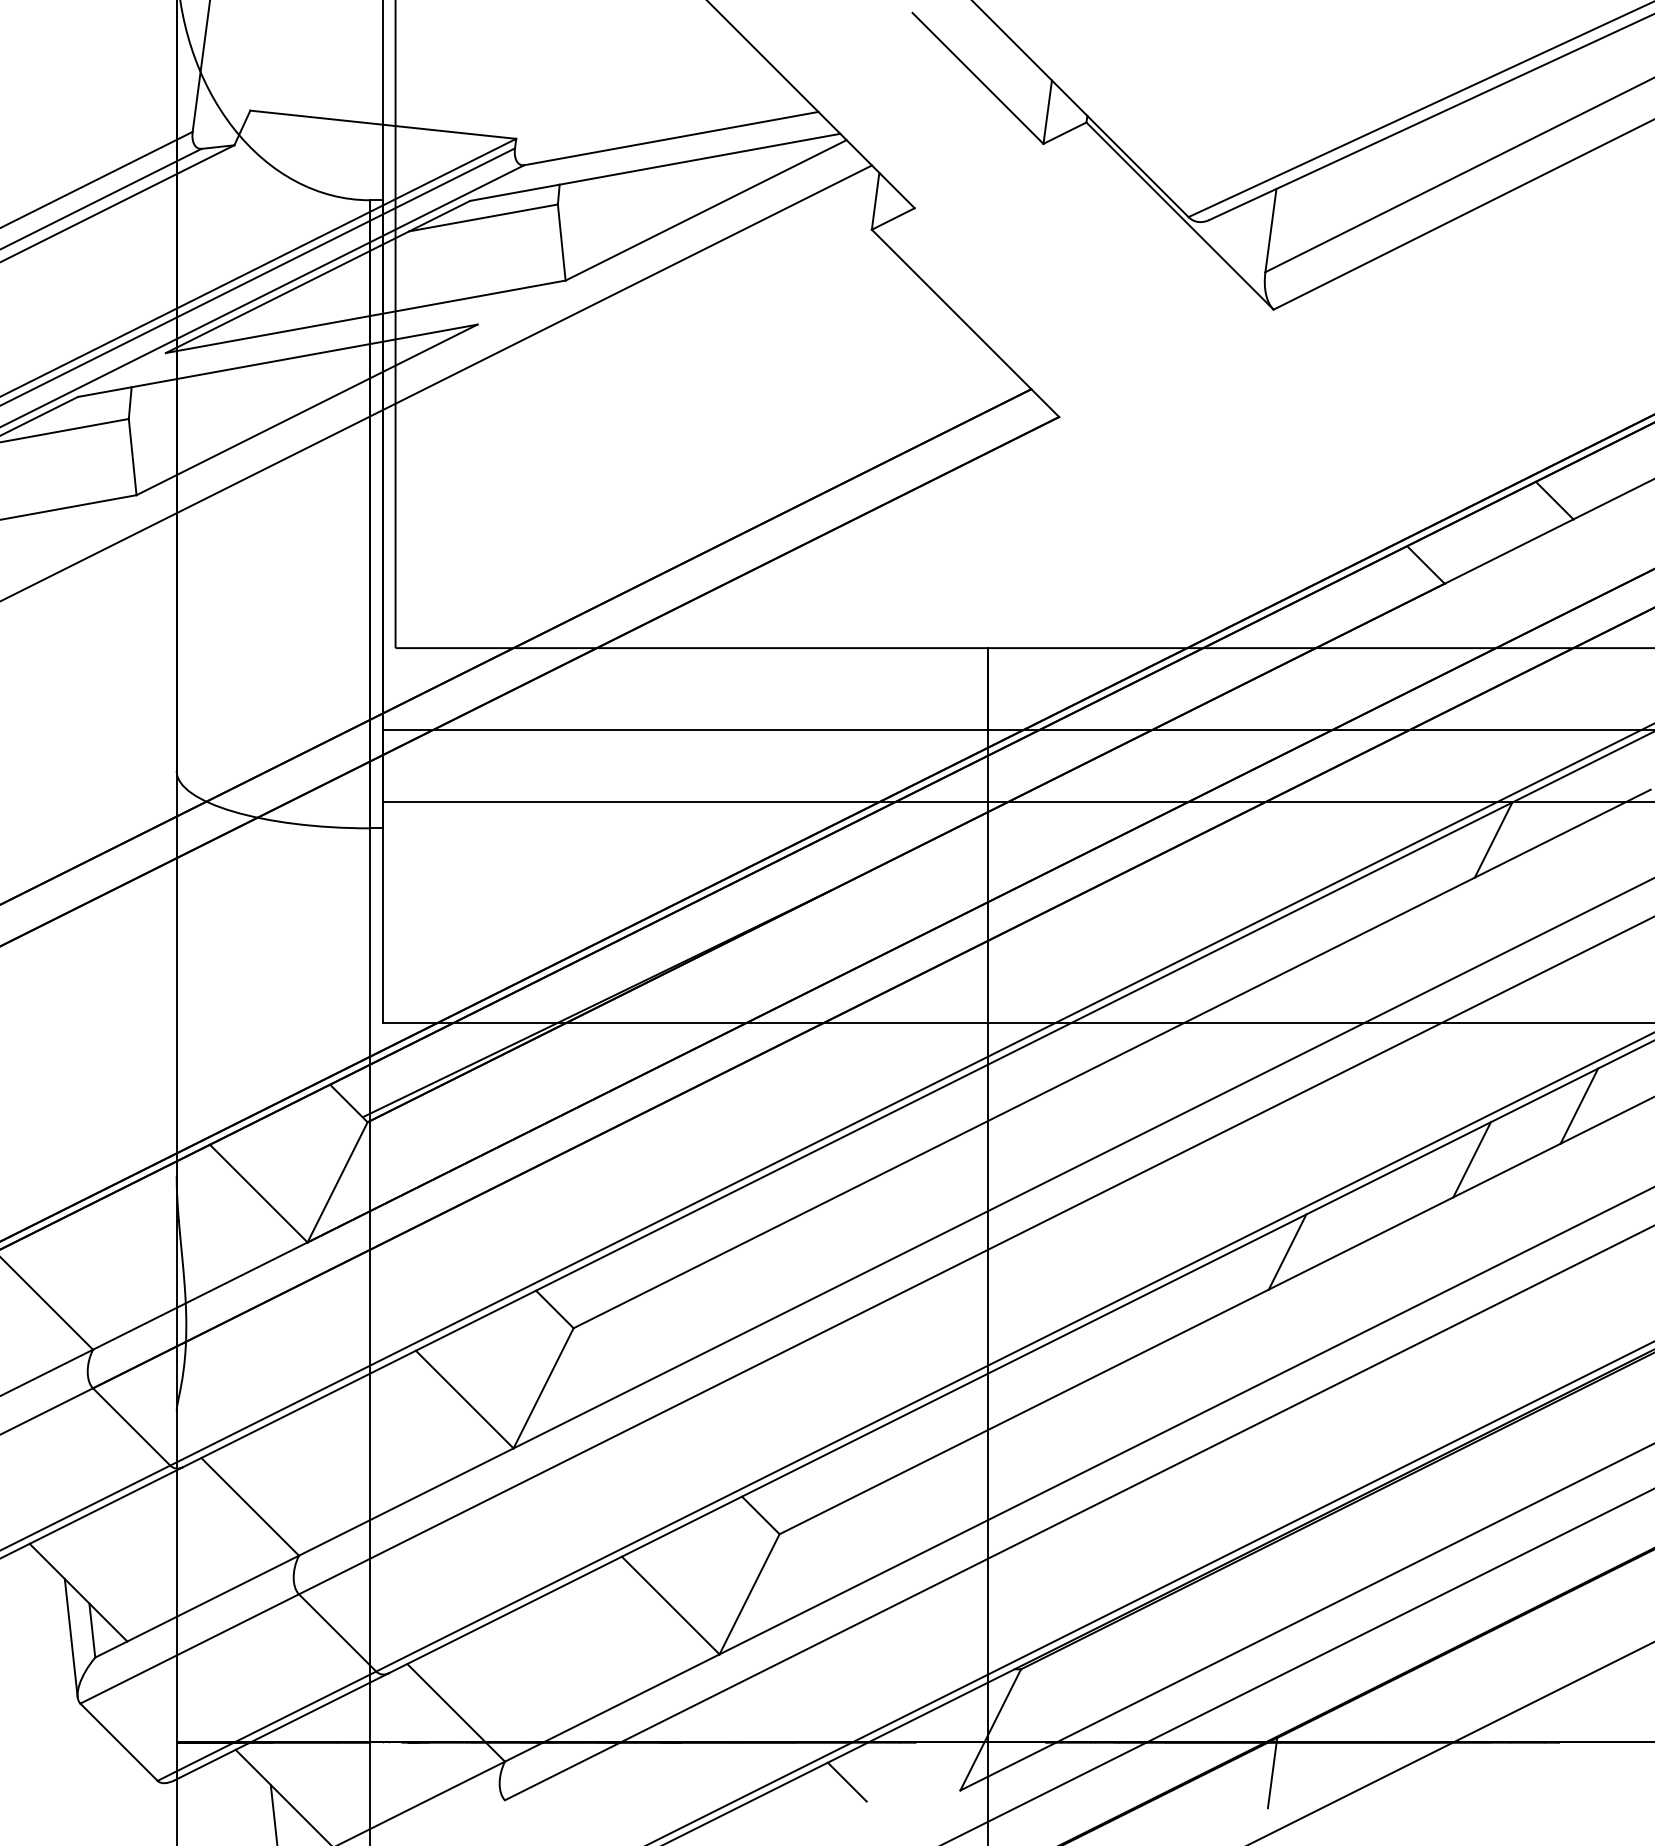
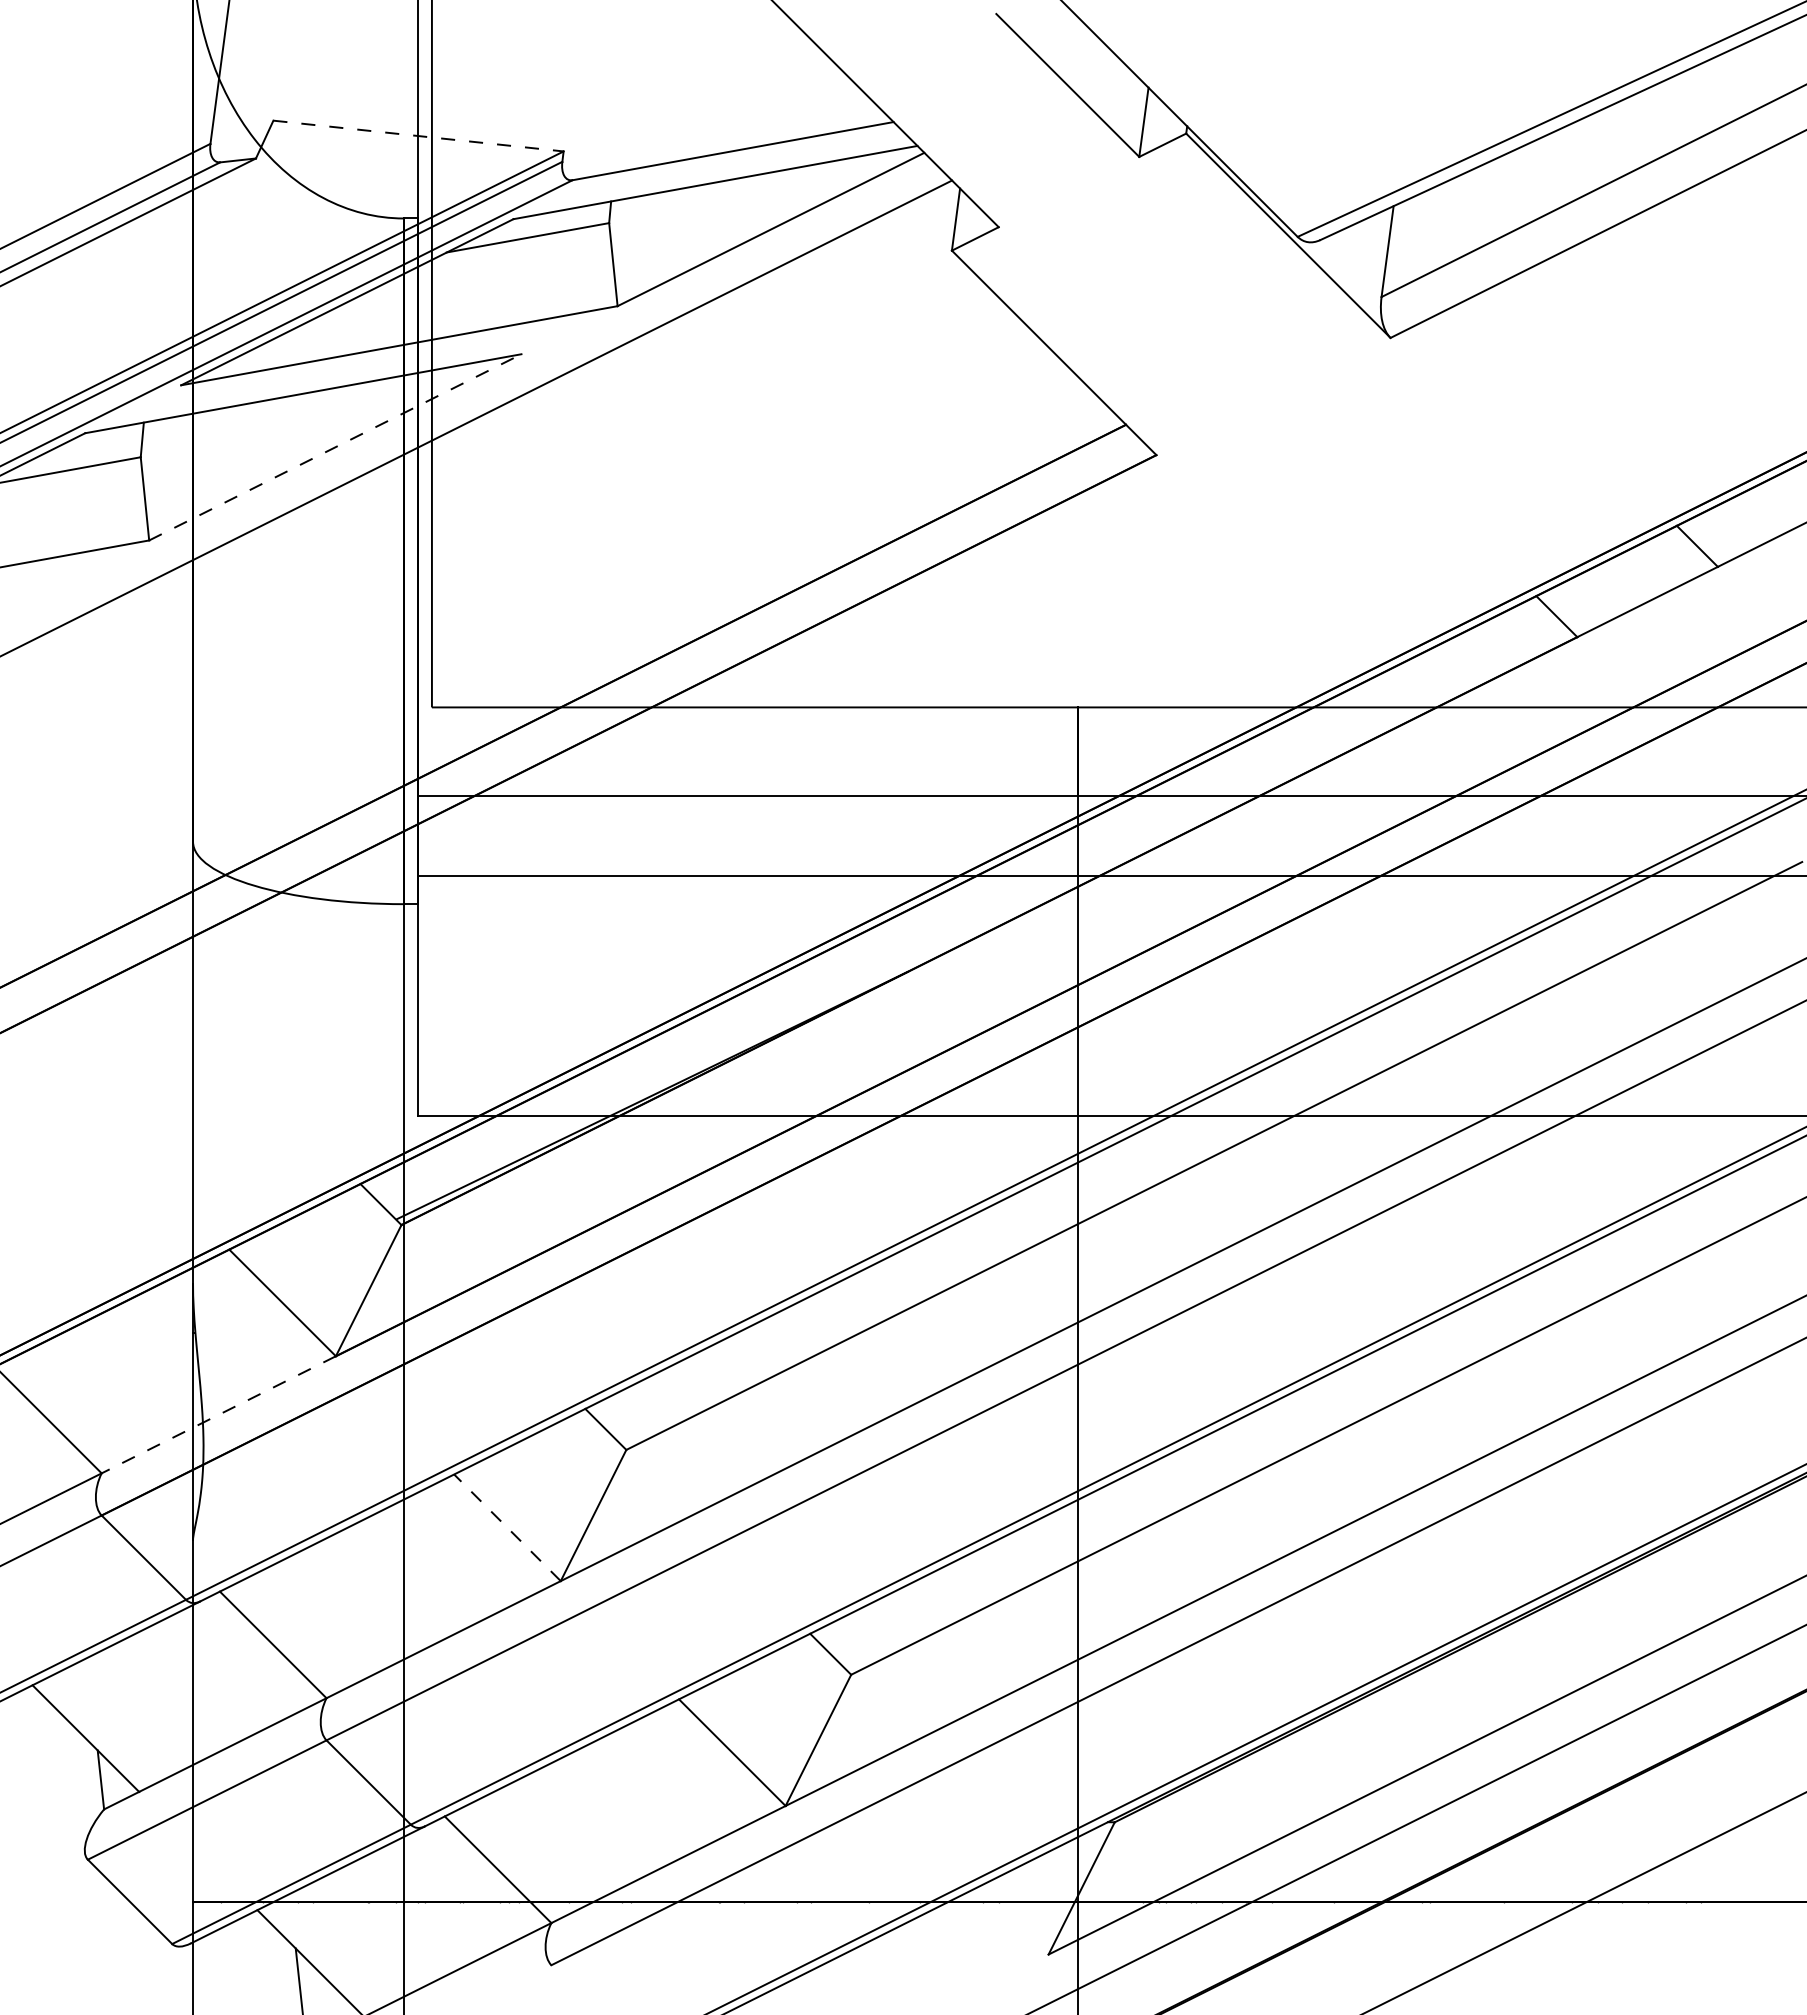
line: (383, 125) -> (418, 136), solid -> dashed
line: (307, 410) -> (335, 447), solid -> dashed
line: (1493, 840) -> (1630, 917), removed
line: (1578, 1106) -> (1723, 1207), removed
line: (1471, 1159) -> (1606, 1265), removed
line: (1287, 1251) -> (1405, 1366), removed
line: (200, 1295) -> (218, 1414), solid -> dashed
line: (464, 1399) -> (507, 1527), solid -> dashed
line: (70, 1637) -> (77, 1787), removed
line: (1272, 1773) -> (1389, 1935), removed
line: (846, 1782) -> (924, 1945), removed

